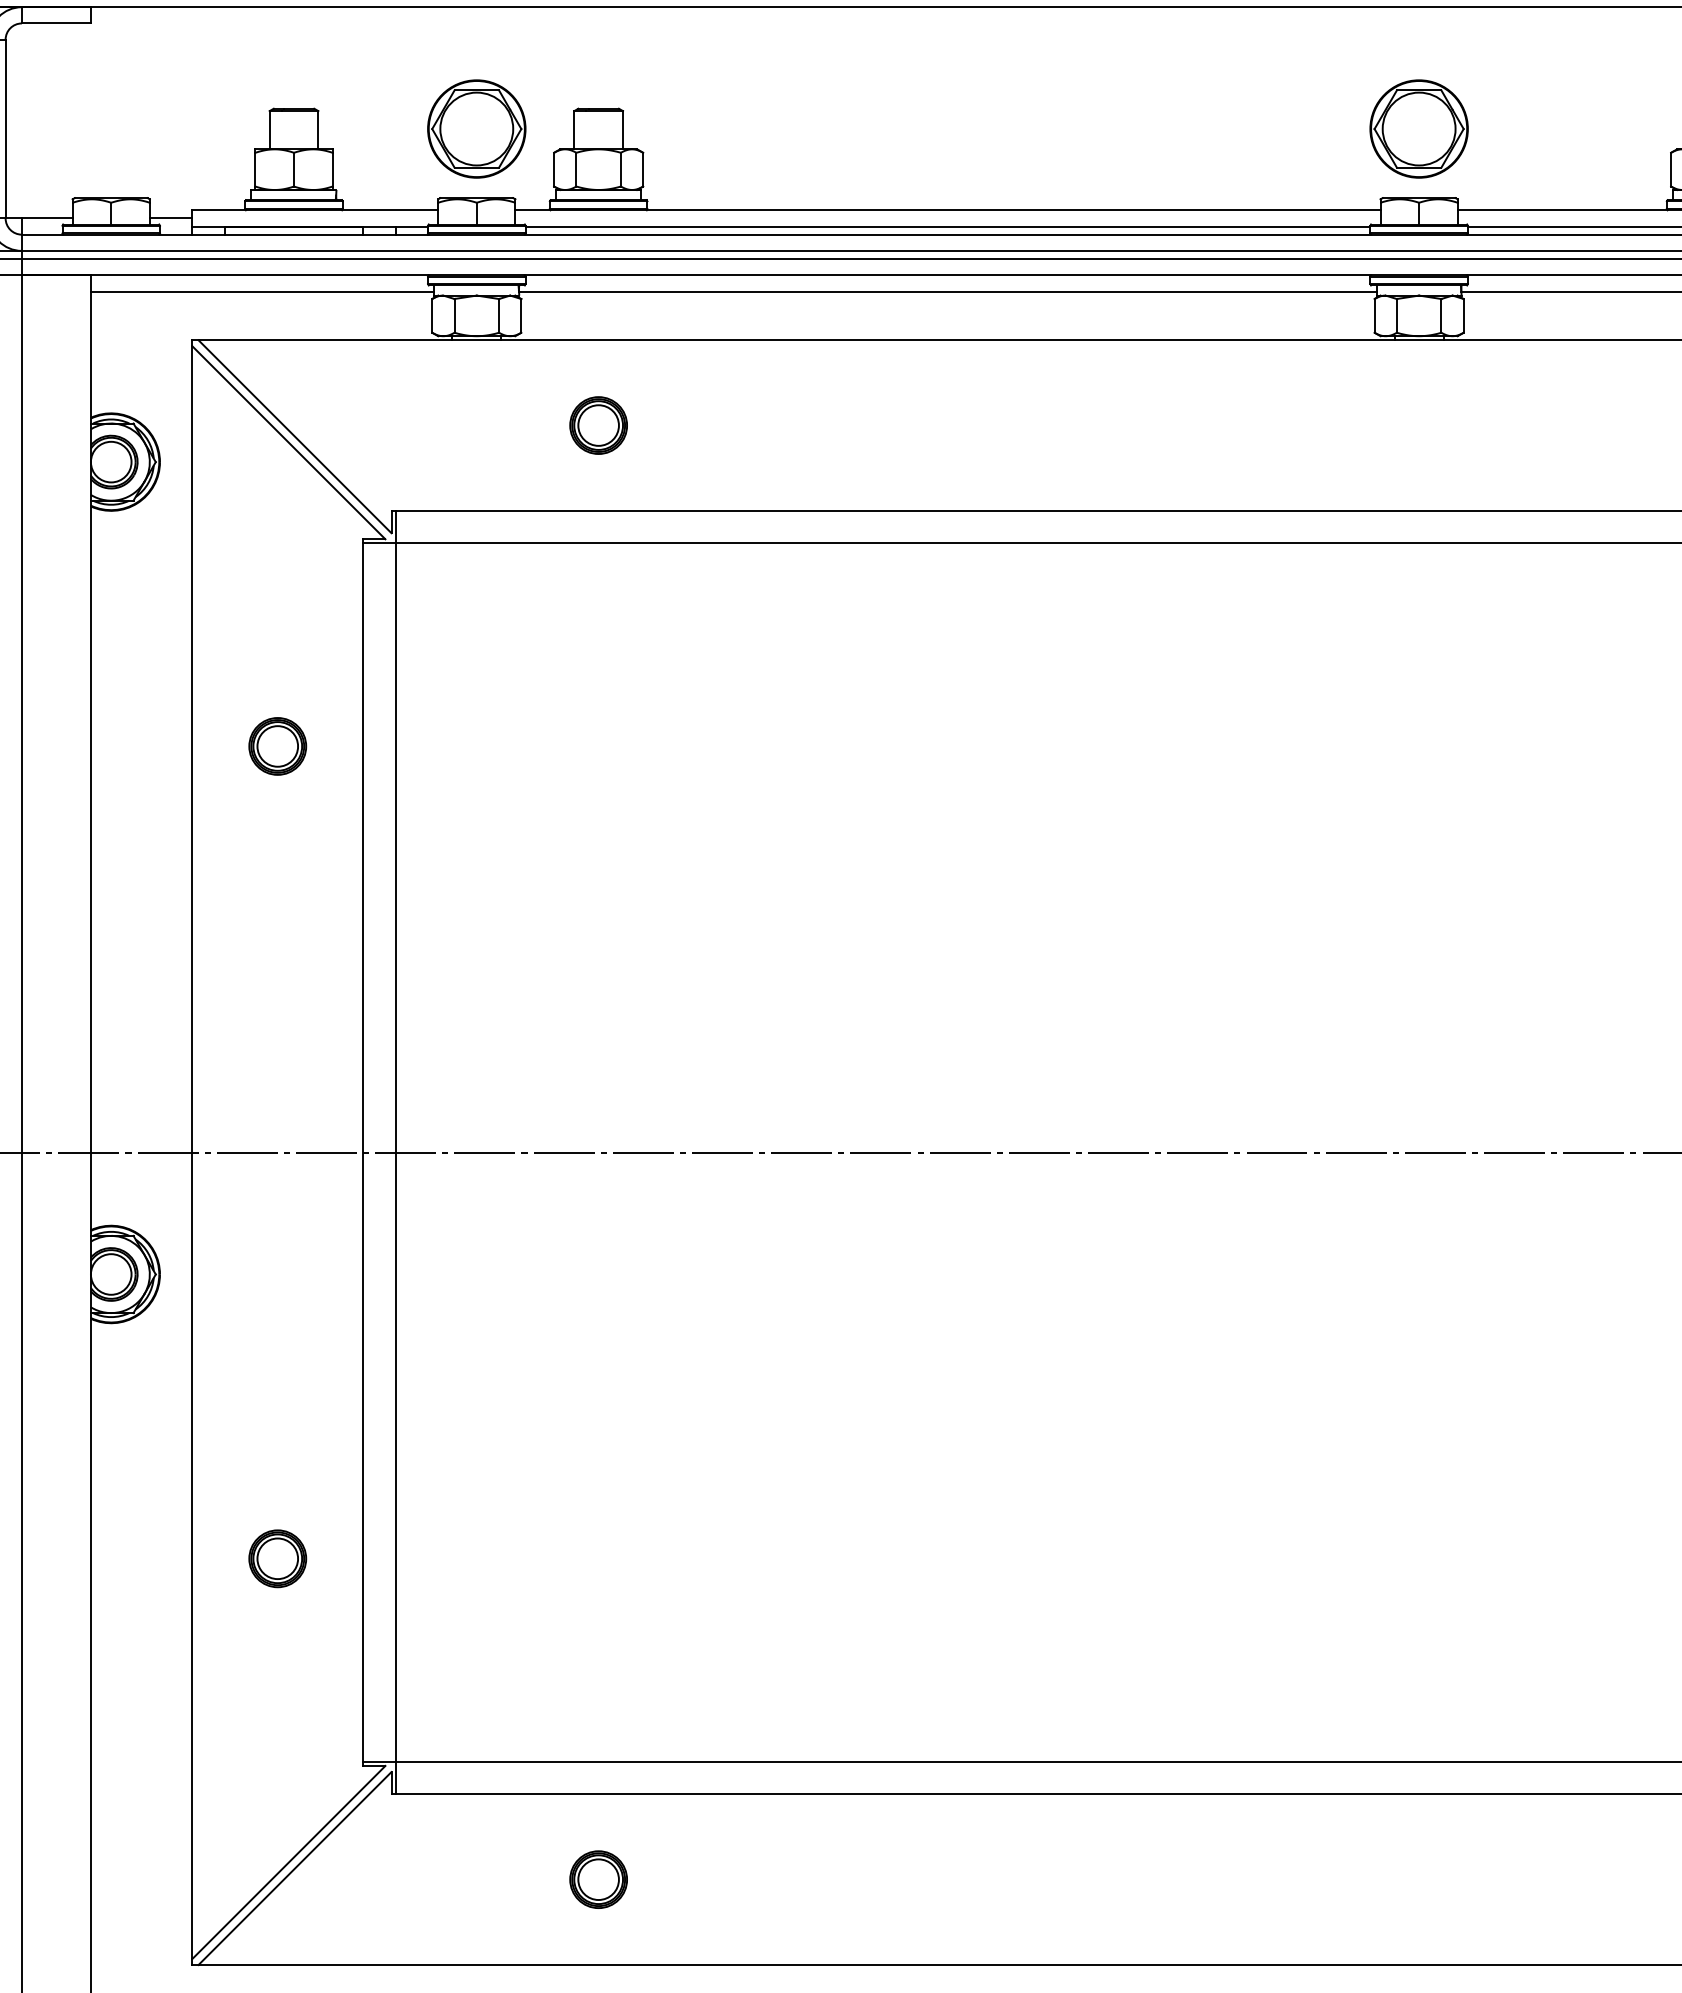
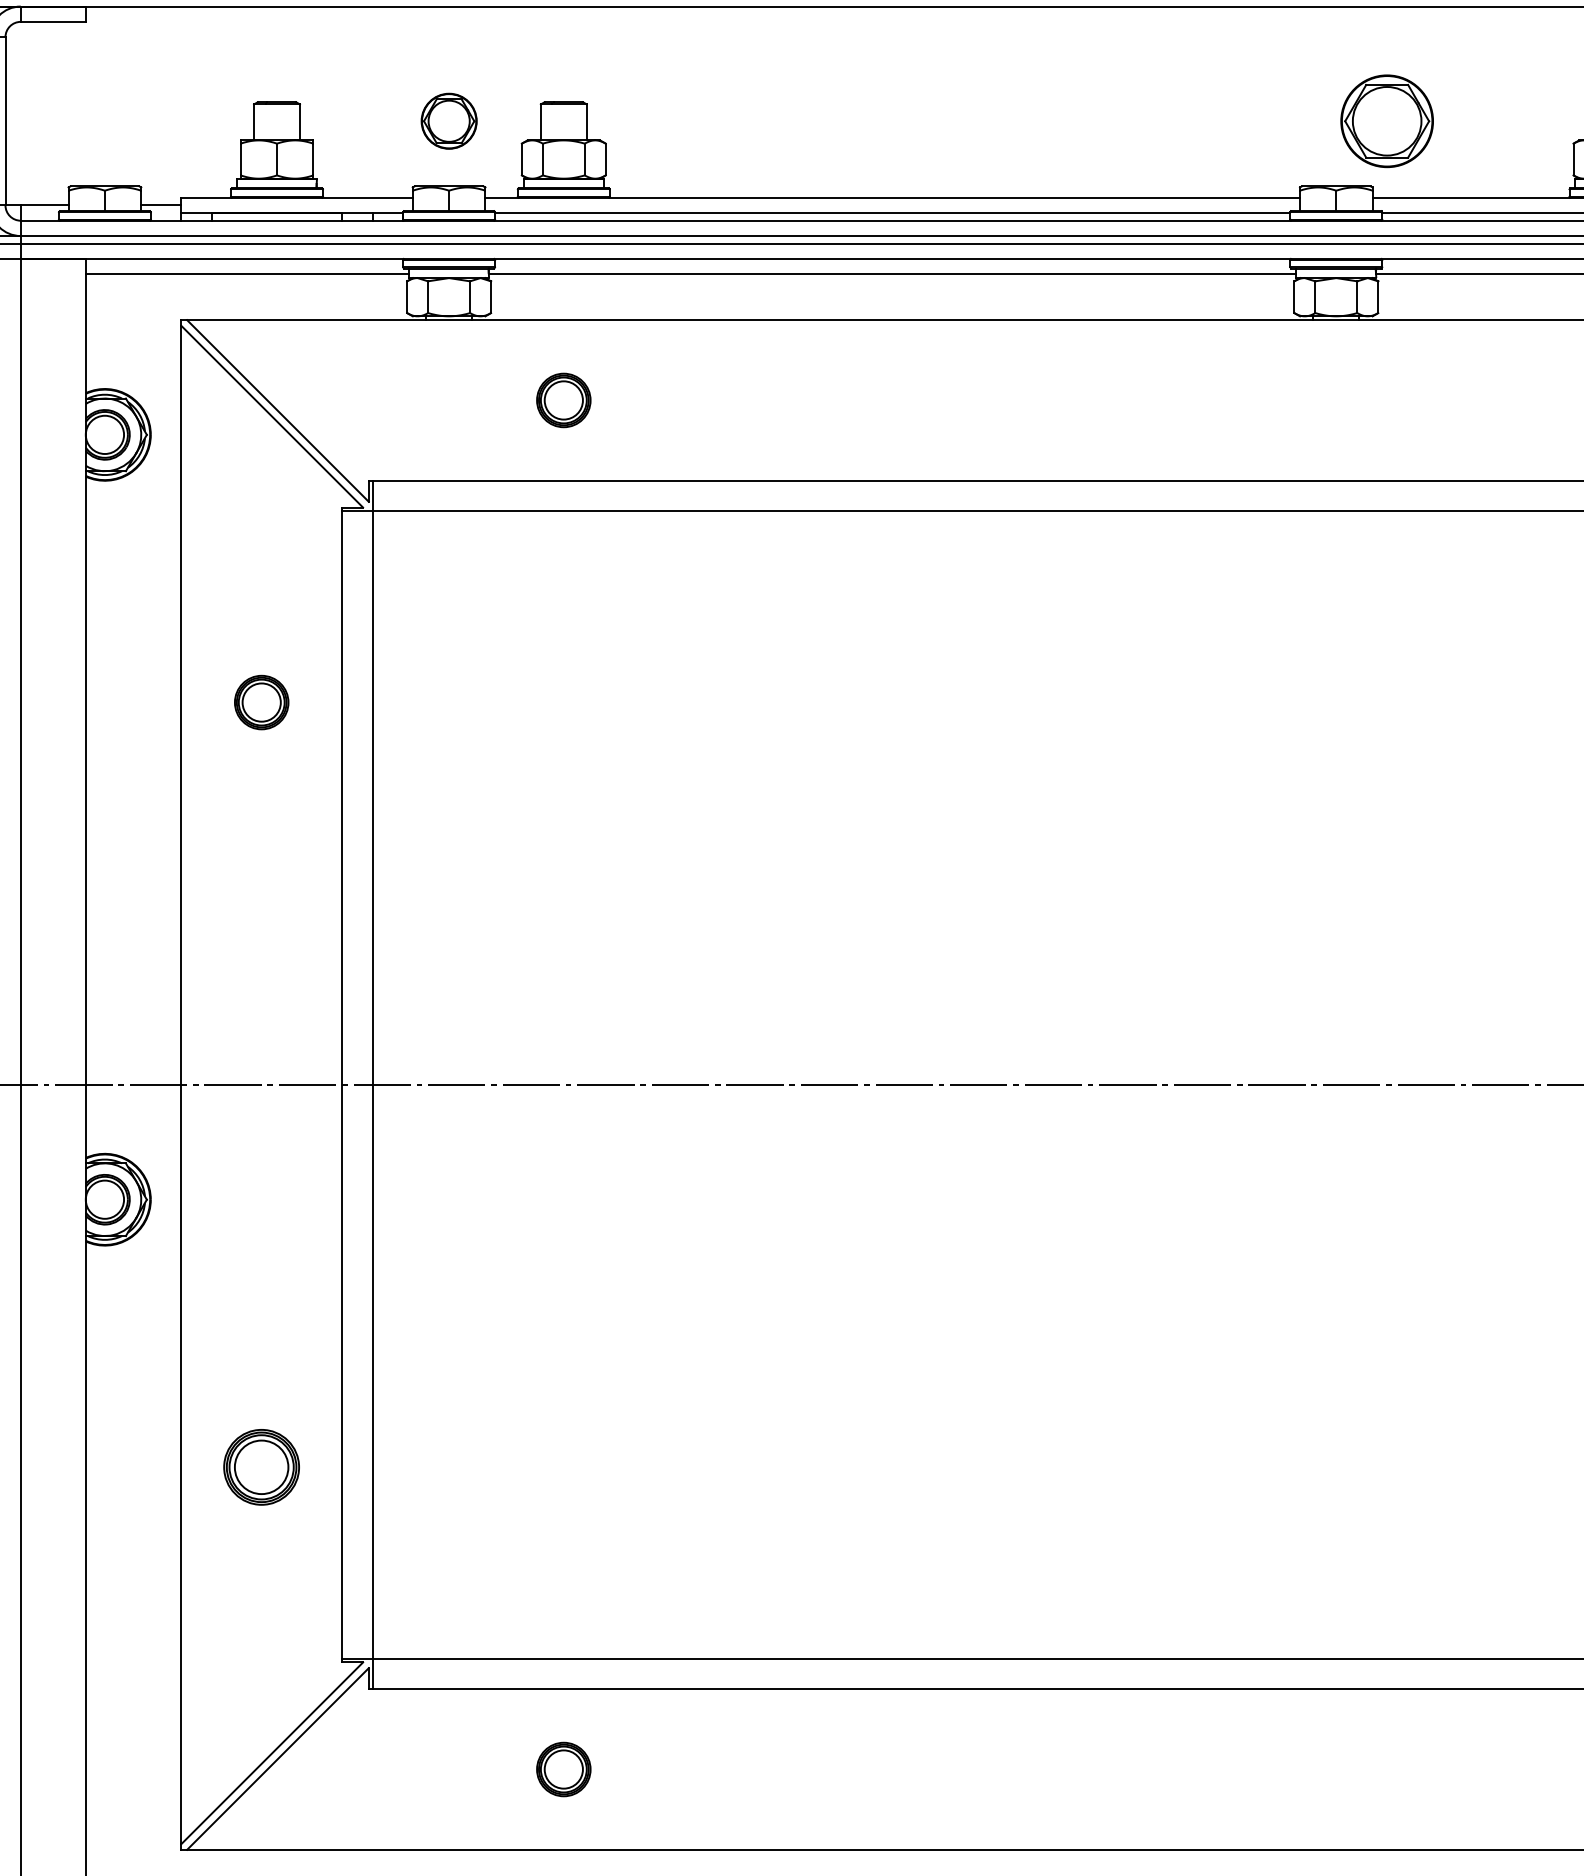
part: (476, 128) -> (448, 120), size x0.6
part: (1418, 128) -> (1386, 120), moved
part: (277, 1558) -> (261, 1467), size x1.4

